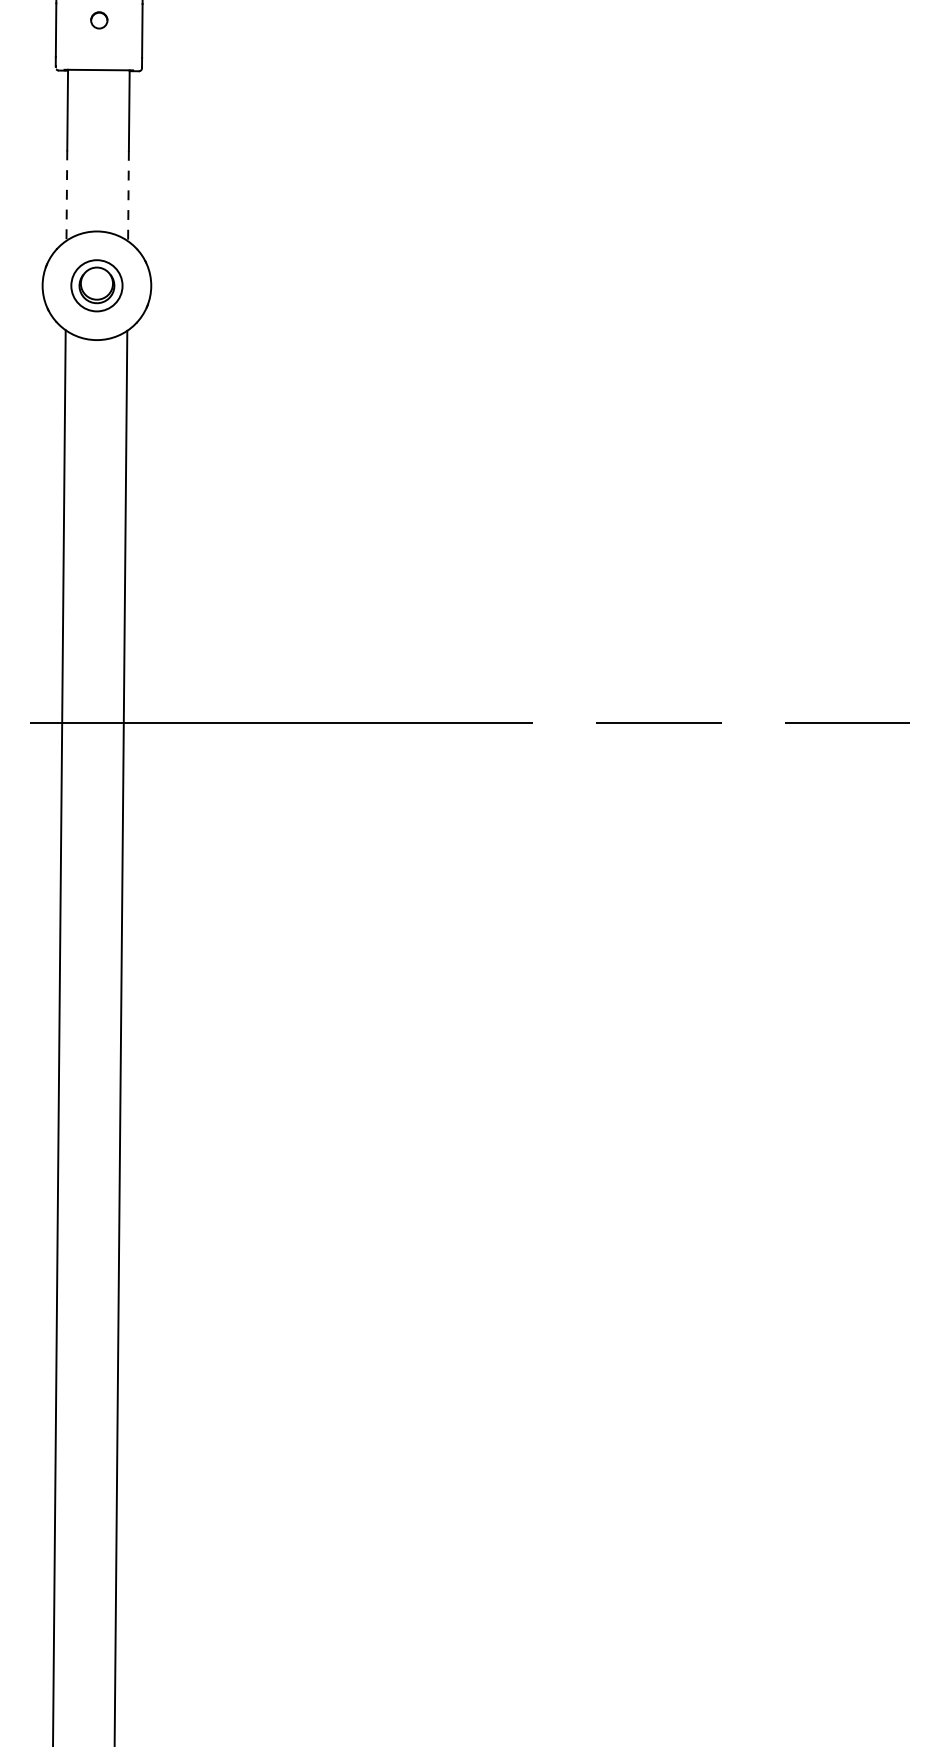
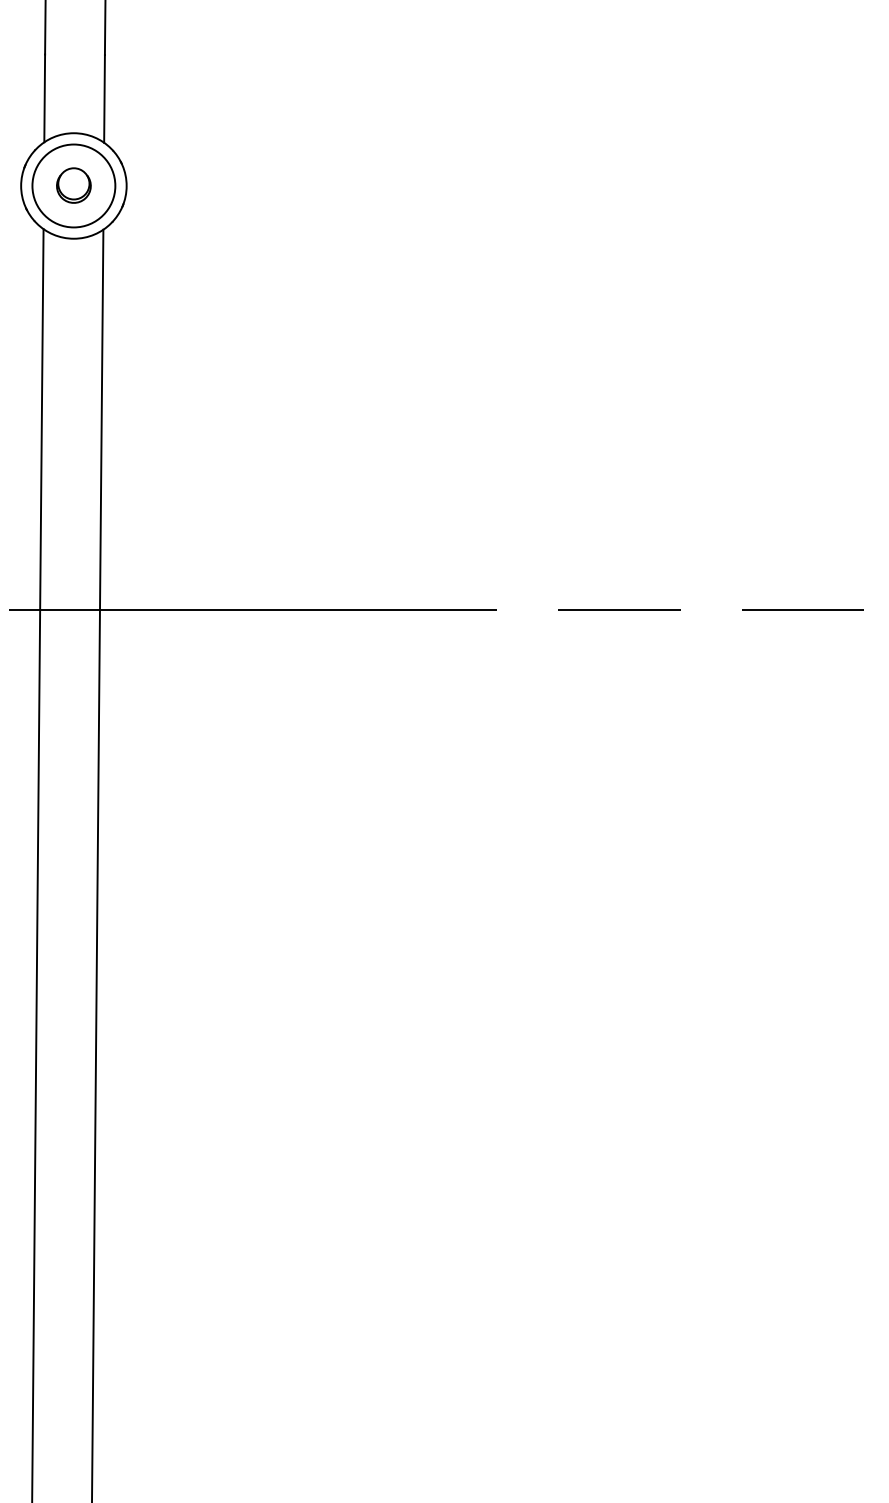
line: (66, 196) -> (44, 99), dashed -> solid
line: (128, 196) -> (104, 99), dashed -> solid
circle: (96, 285) -> (73, 185), size x1.67

